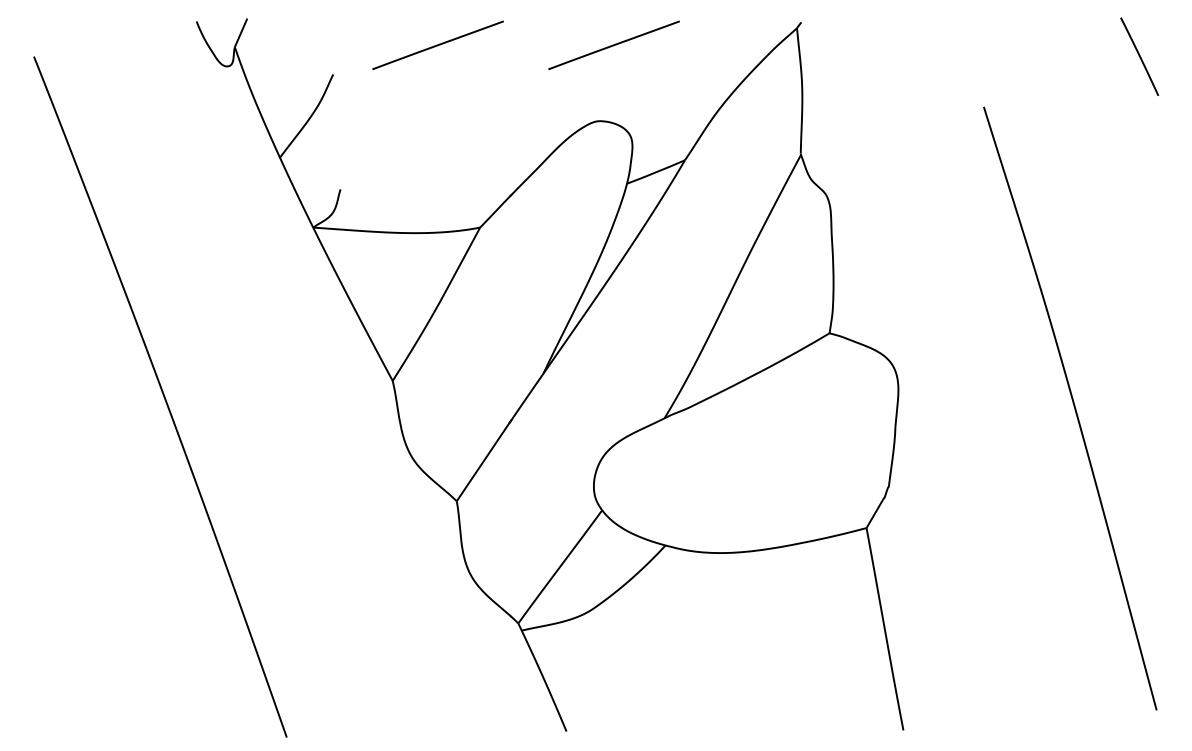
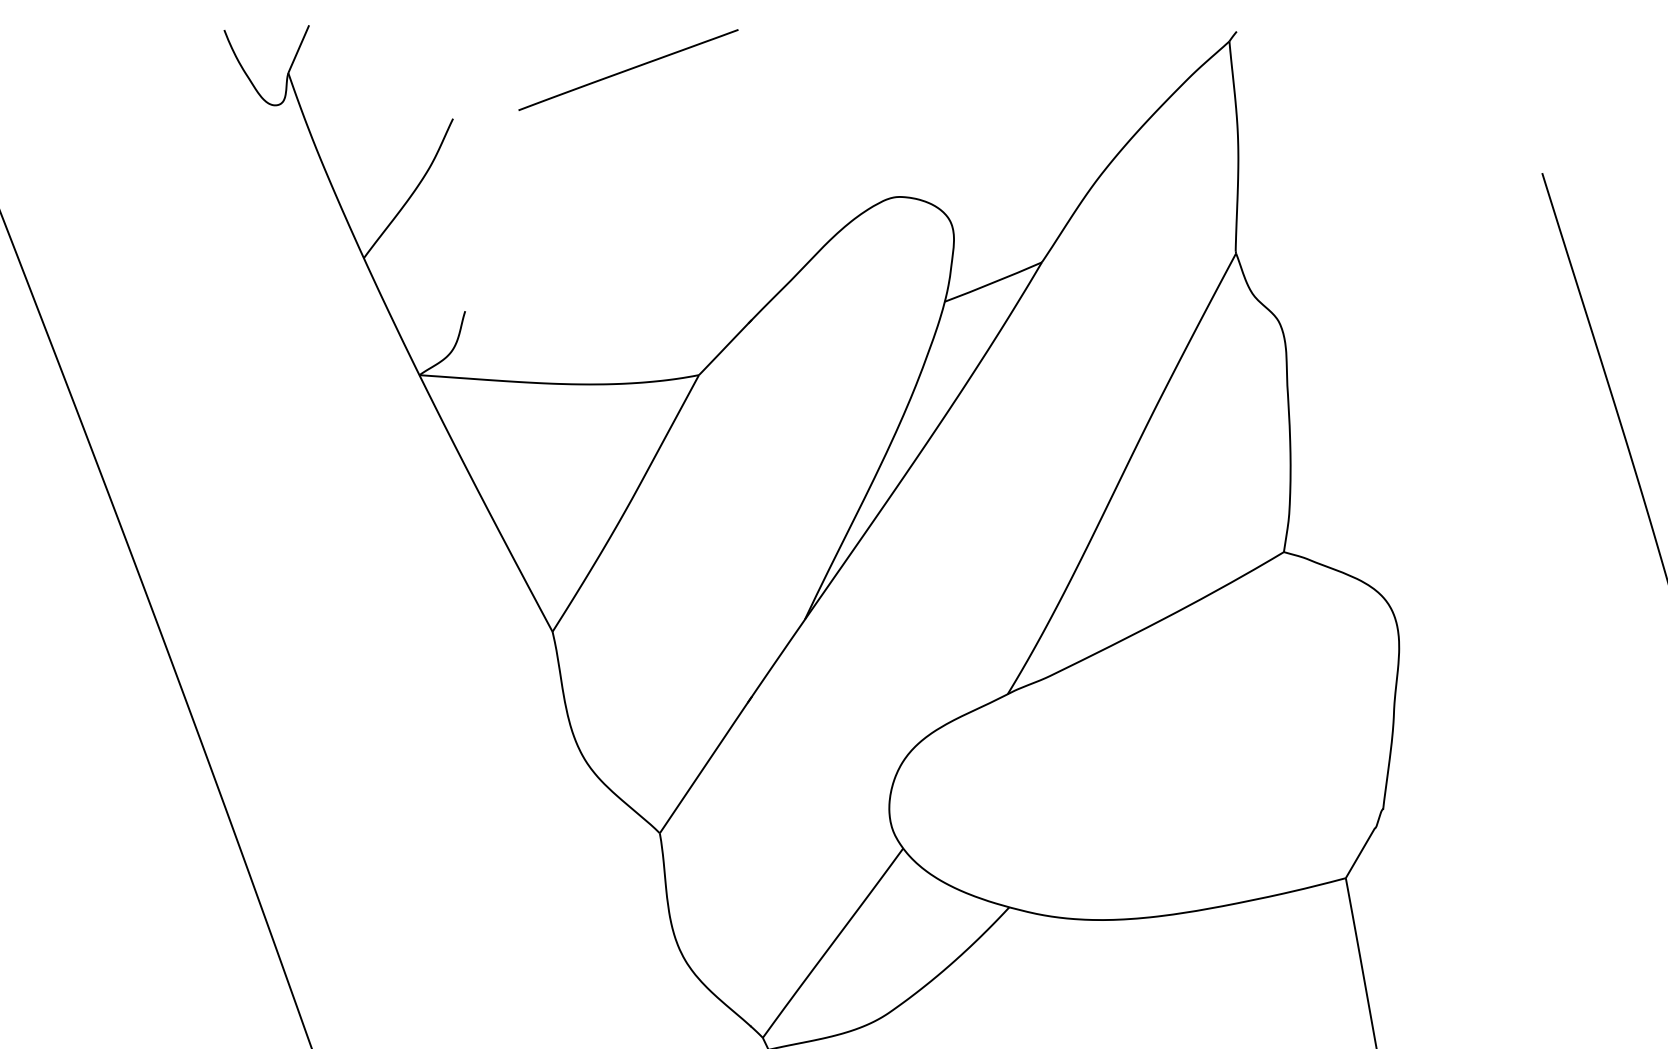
line: (613, 44) -> (922, 68), removed

